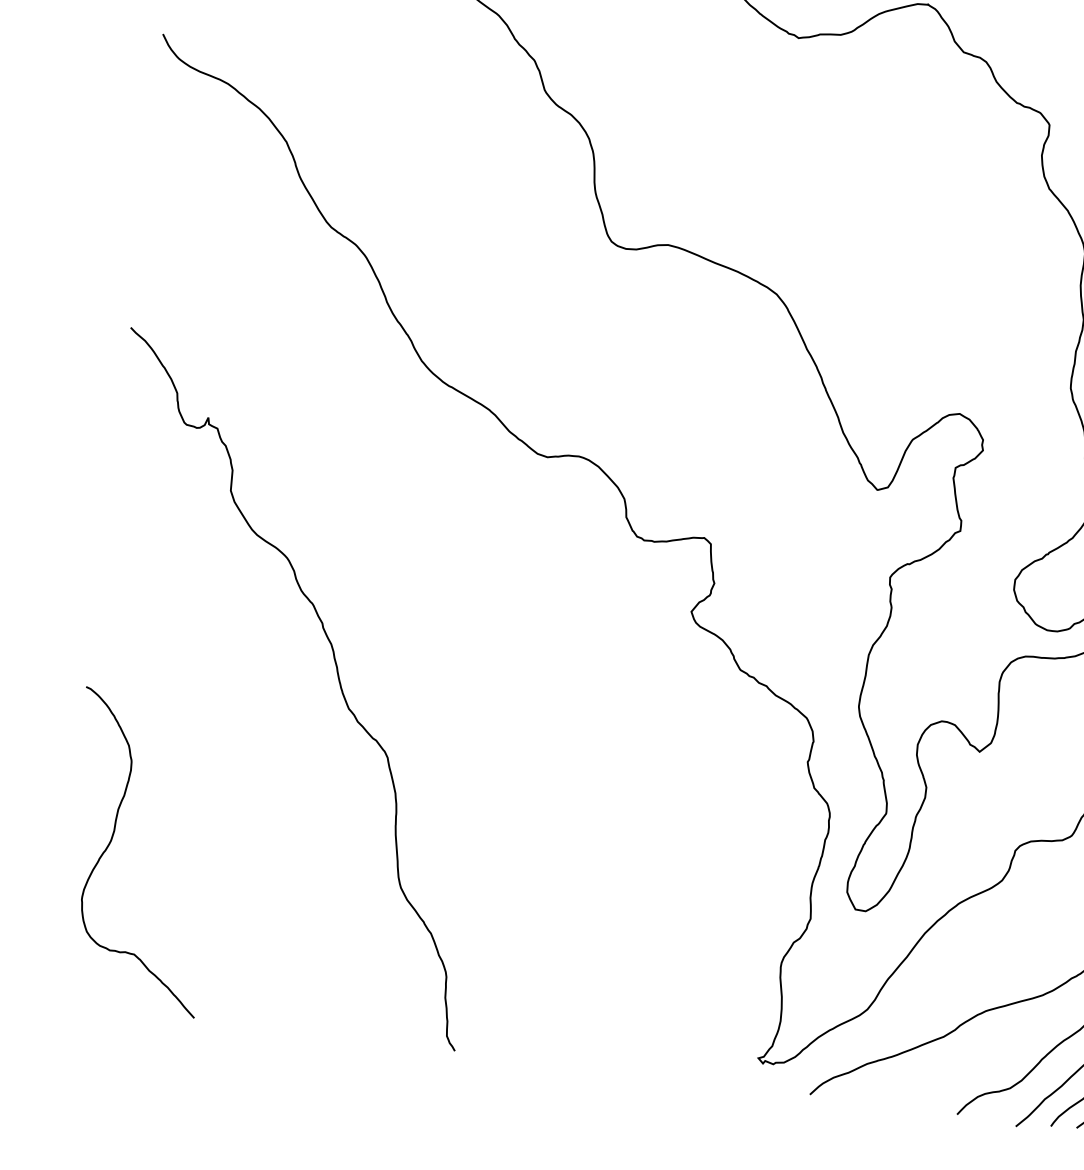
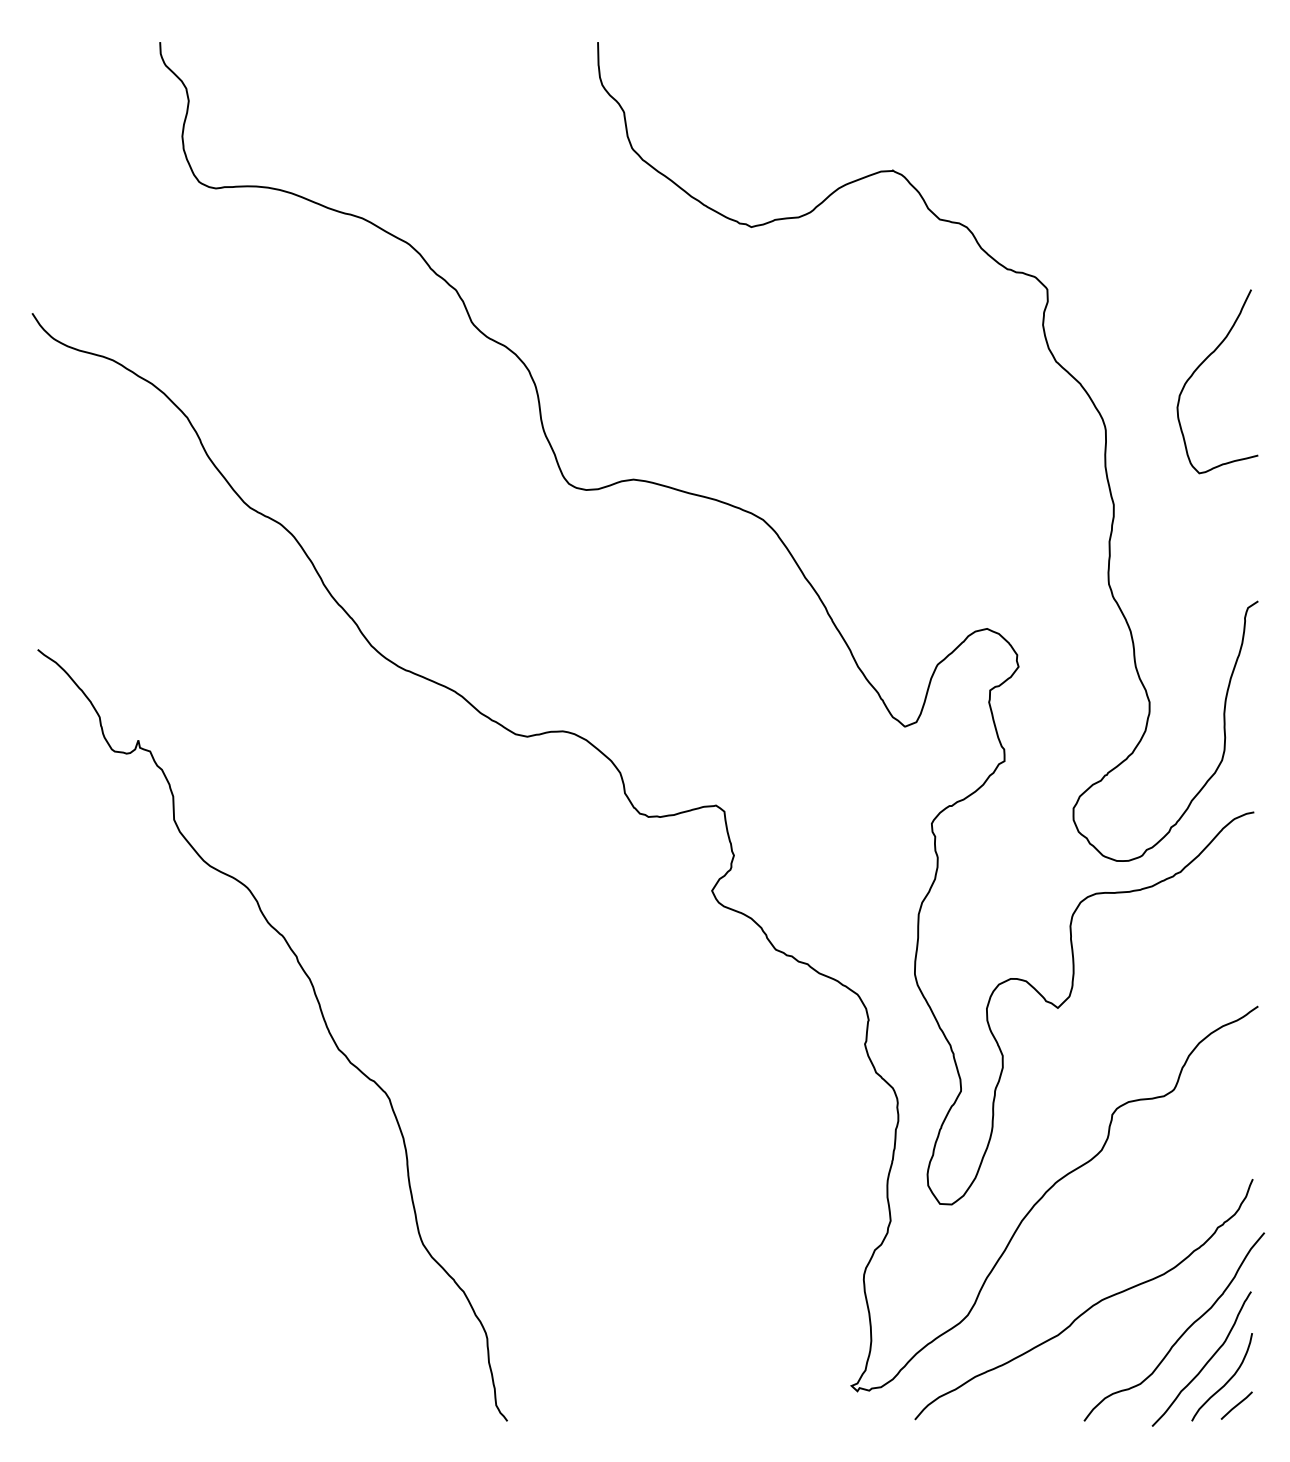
curve: (112, 839) -> (90, 1230), removed

